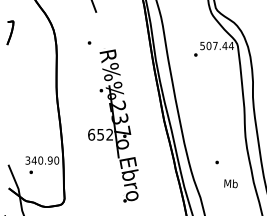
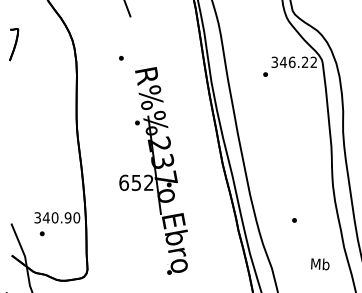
text: (217, 45) -> (294, 61), 507.44 -> 346.22
text: (231, 183) -> (320, 264), moved

